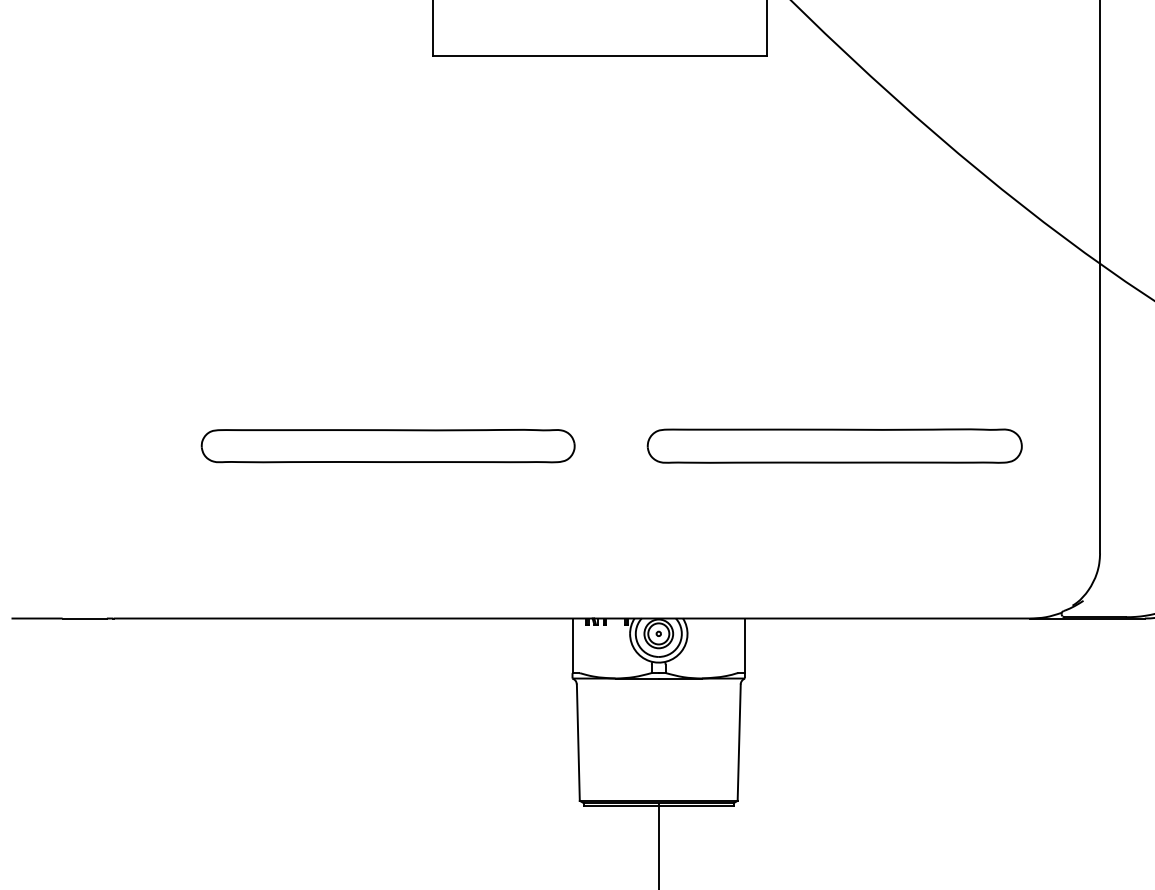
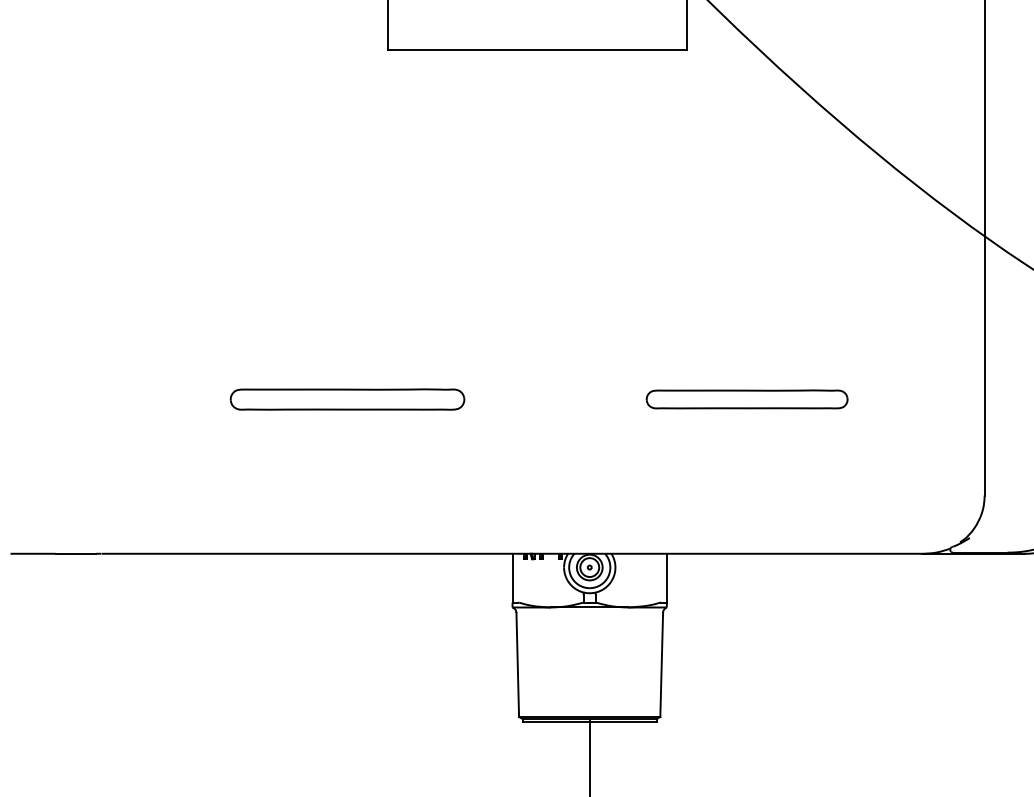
part: (834, 445) -> (746, 398), size x0.6
part: (387, 446) -> (346, 399), size x0.7

